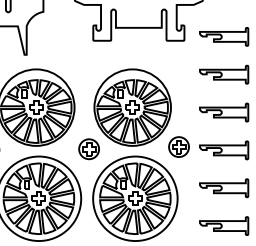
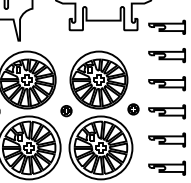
part: (178, 146) -> (133, 109), size x0.7
part: (88, 149) -> (66, 111), size x0.7

